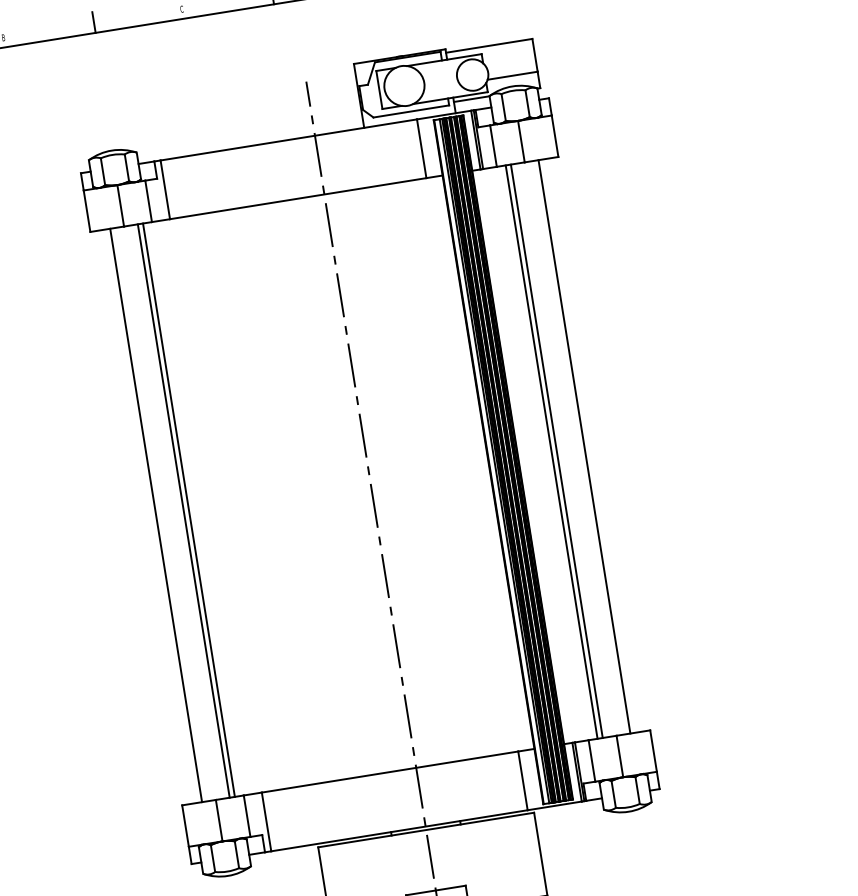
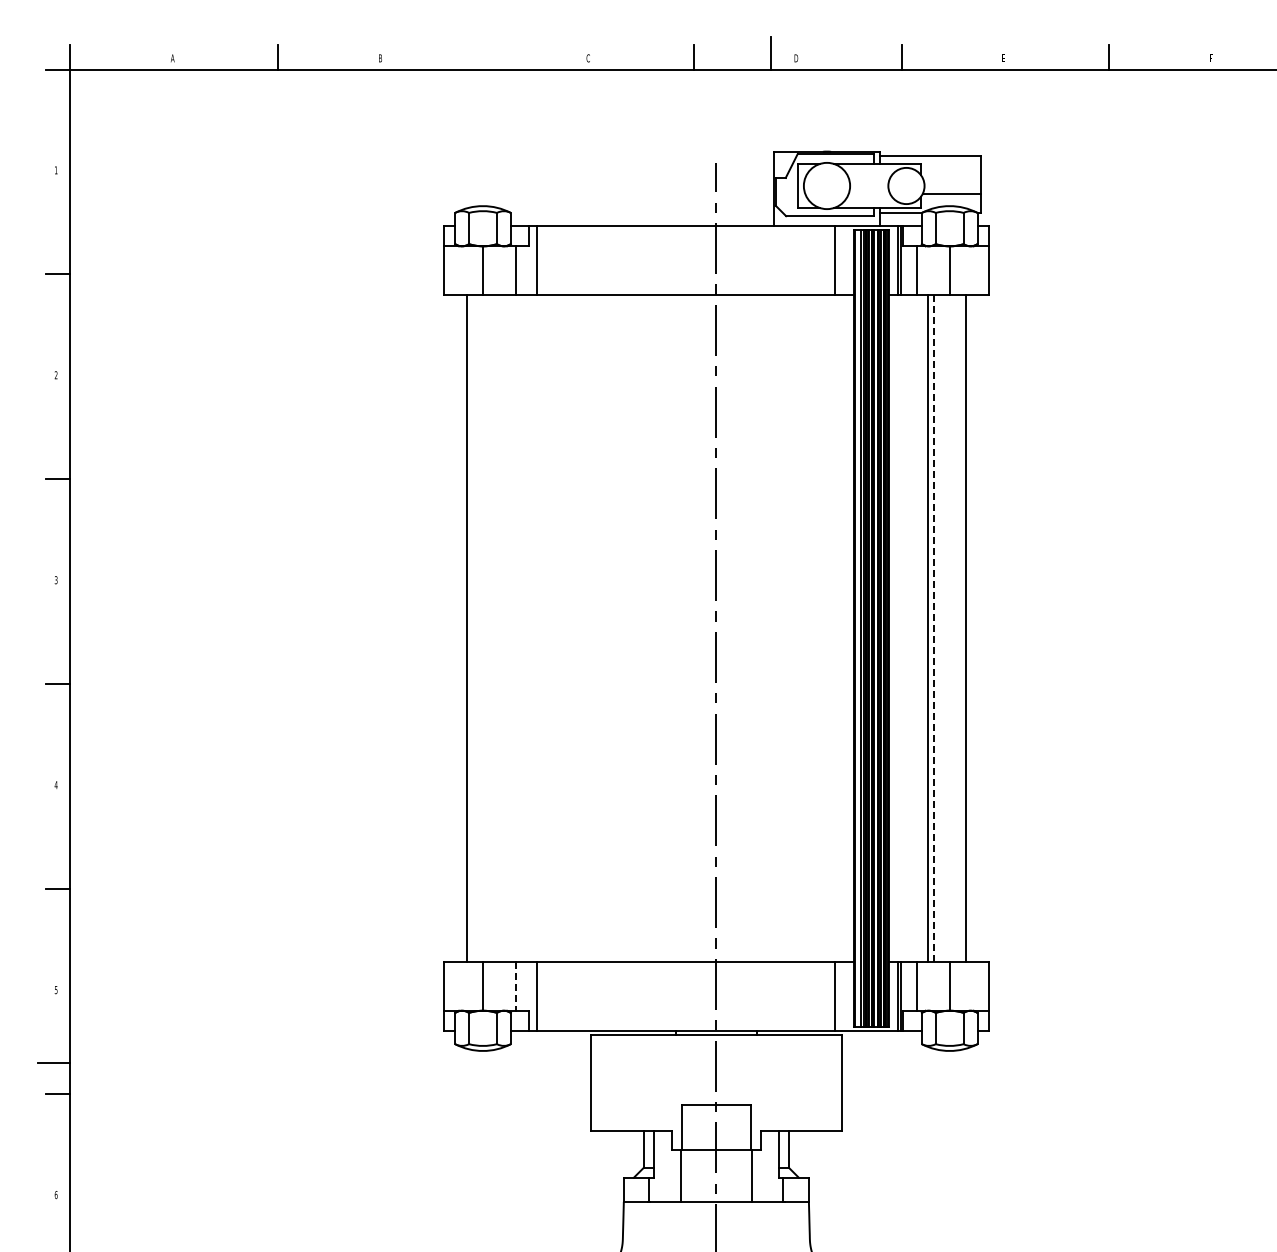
line: (94, 22) -> (486, 57), removed
line: (556, 451) -> (933, 628), solid -> dashed
line: (184, 510) -> (499, 628), removed
line: (189, 510) -> (505, 628), removed
line: (247, 816) -> (515, 987), solid -> dashed

